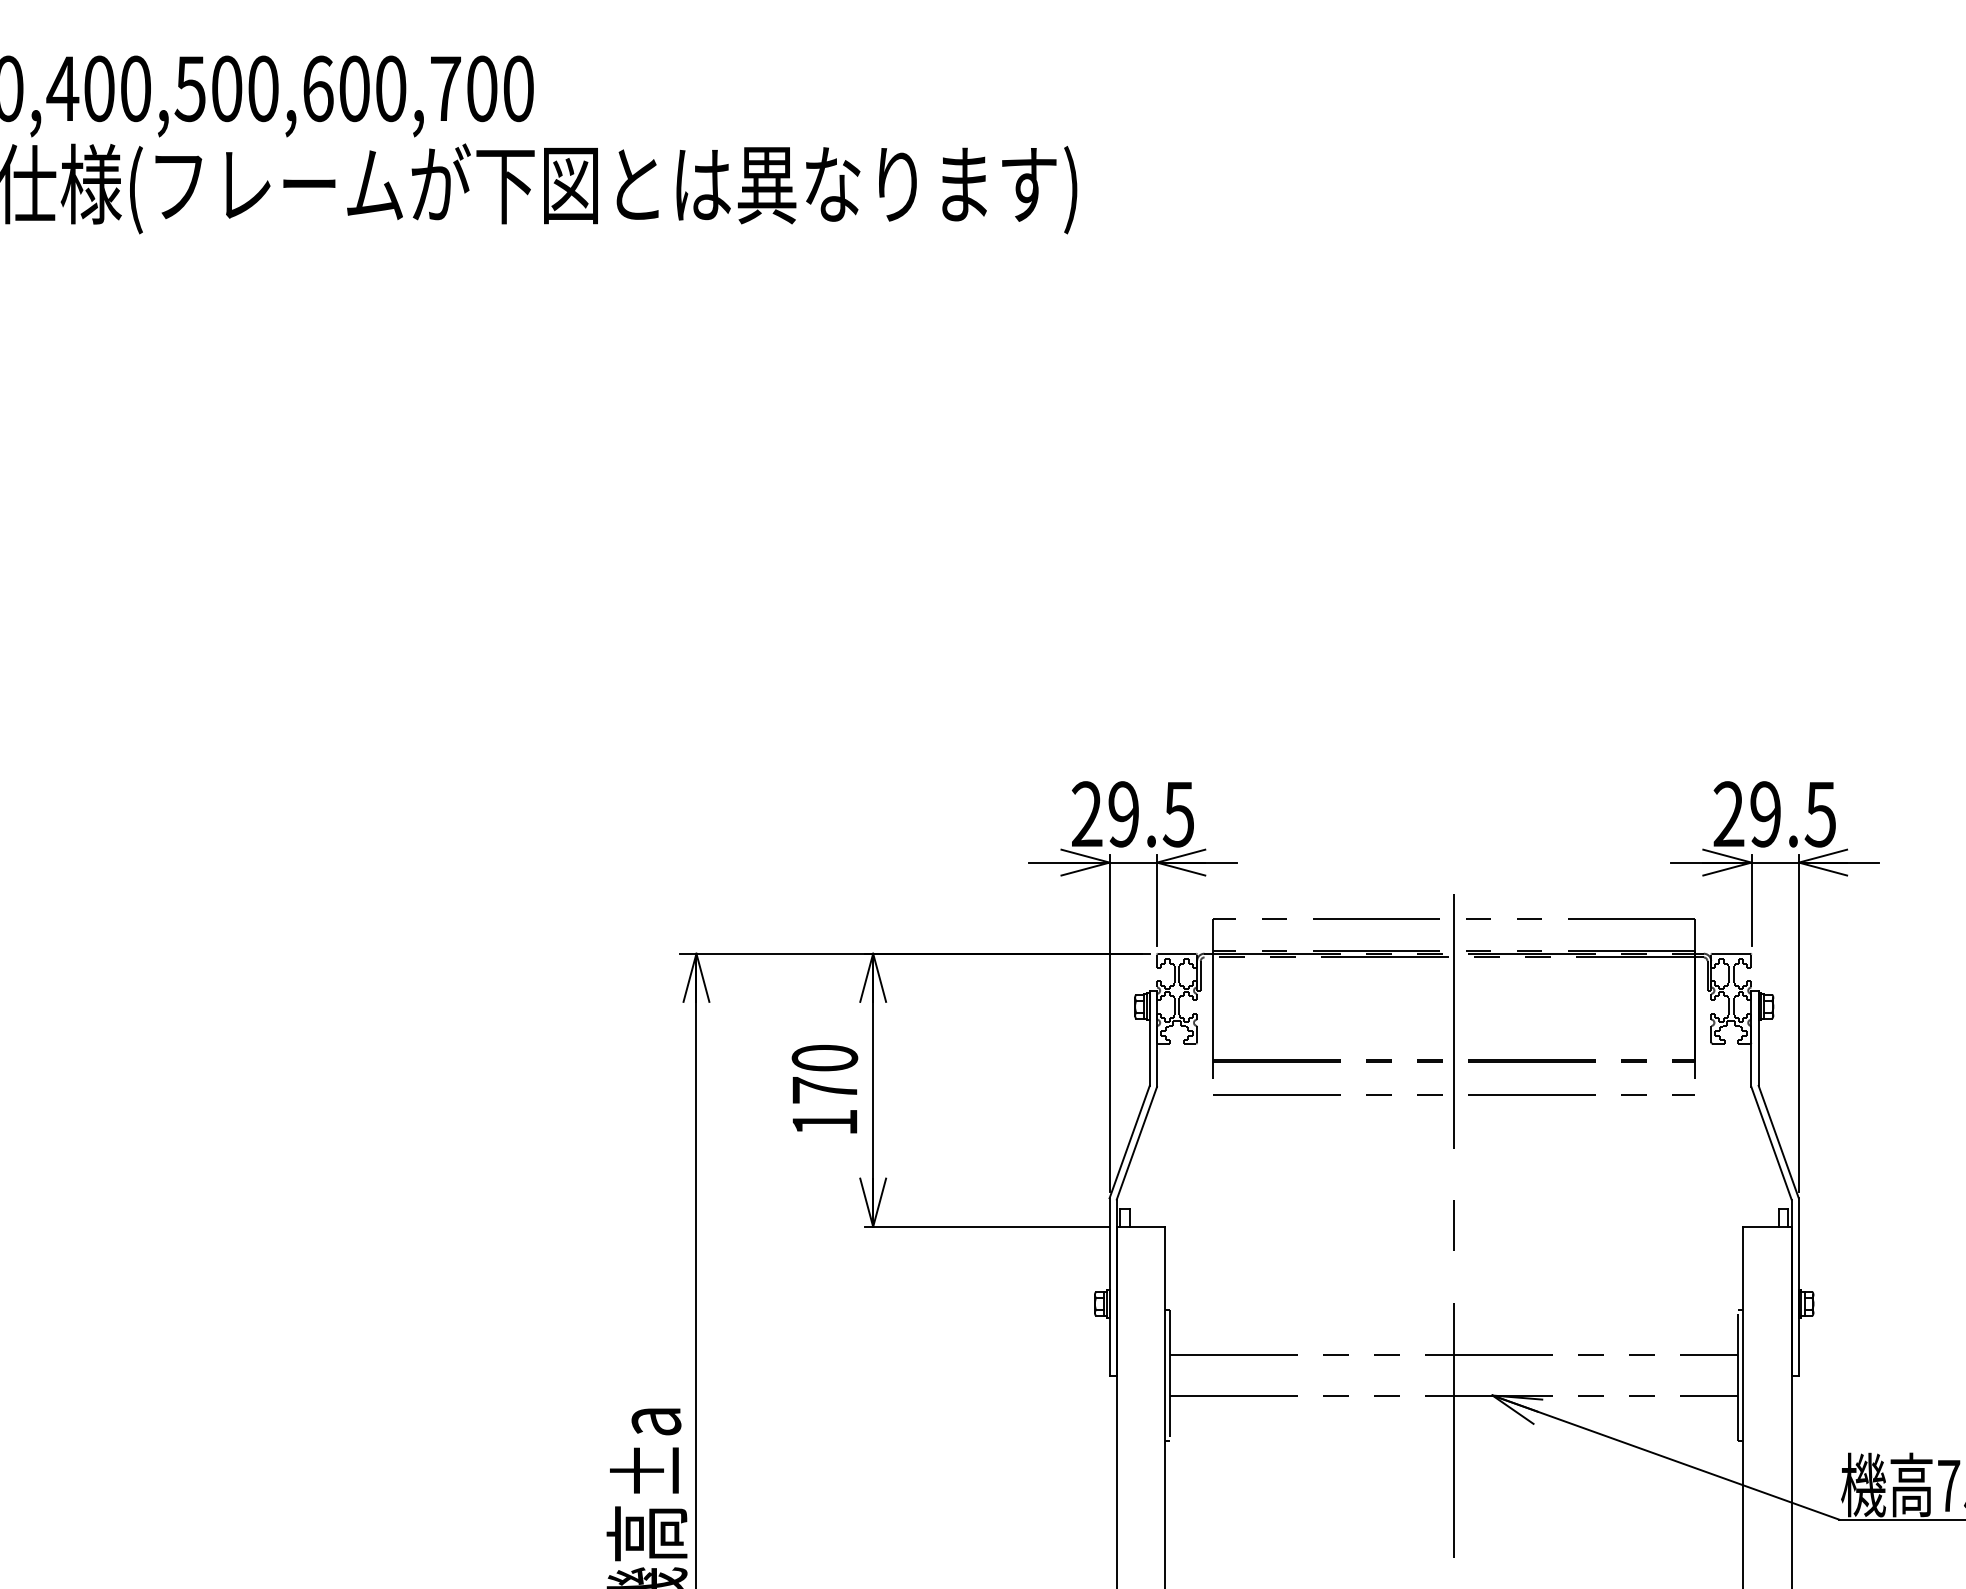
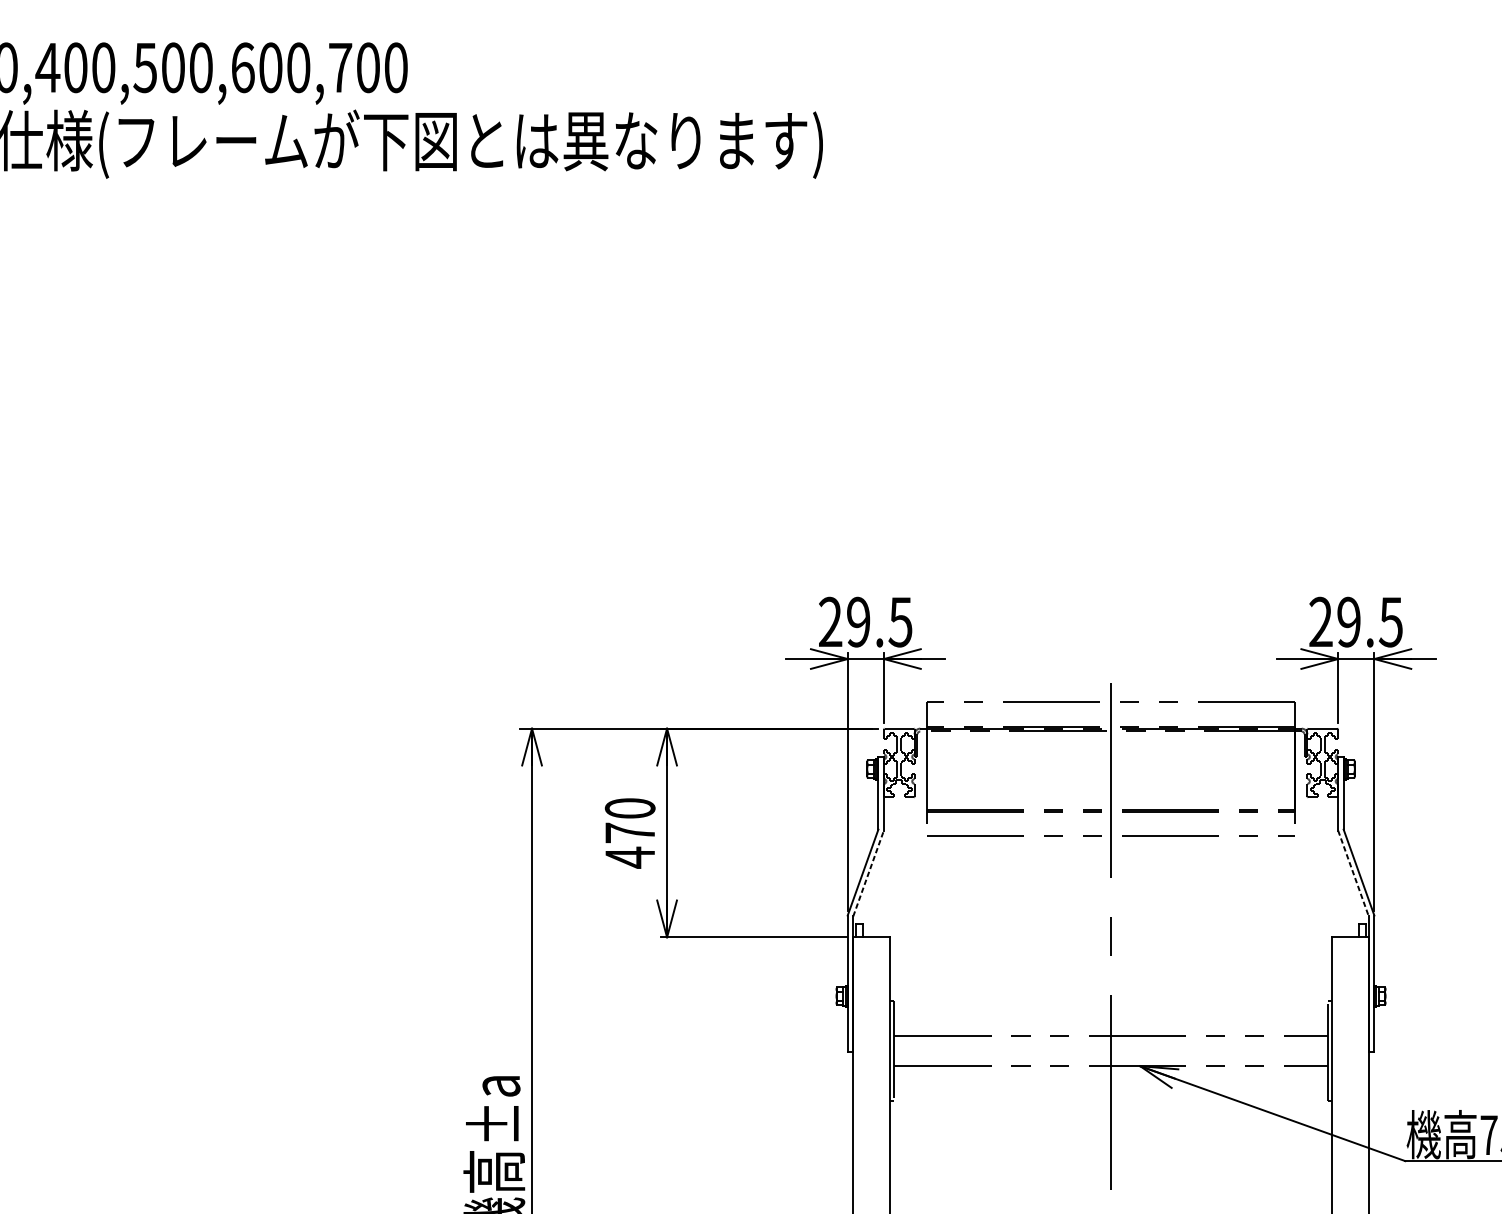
text: (824, 1122) -> (629, 857), 170 -> 470
line: (1136, 1143) -> (868, 873), solid -> dashed
line: (1771, 1143) -> (1353, 873), solid -> dashed

